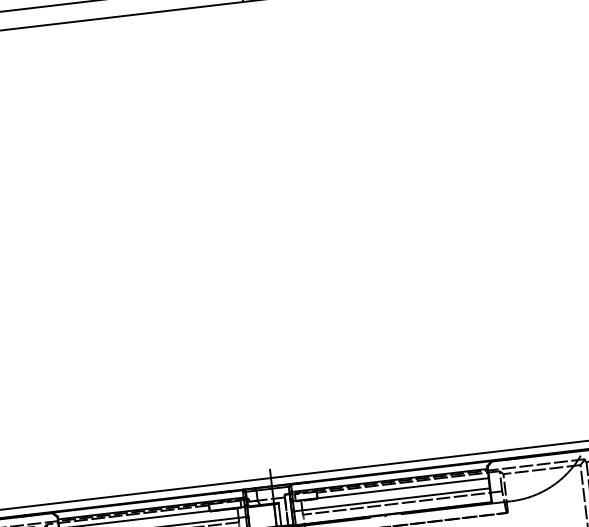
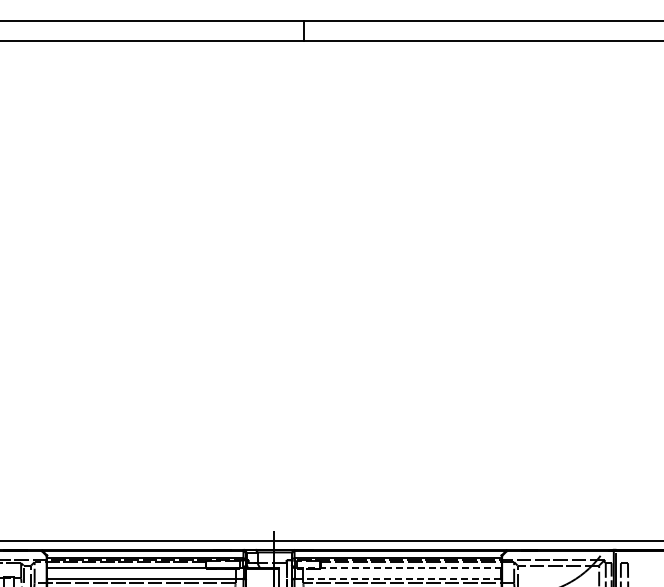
line: (391, 490) -> (398, 568), solid -> dashed
line: (391, 499) -> (397, 578), solid -> dashed

